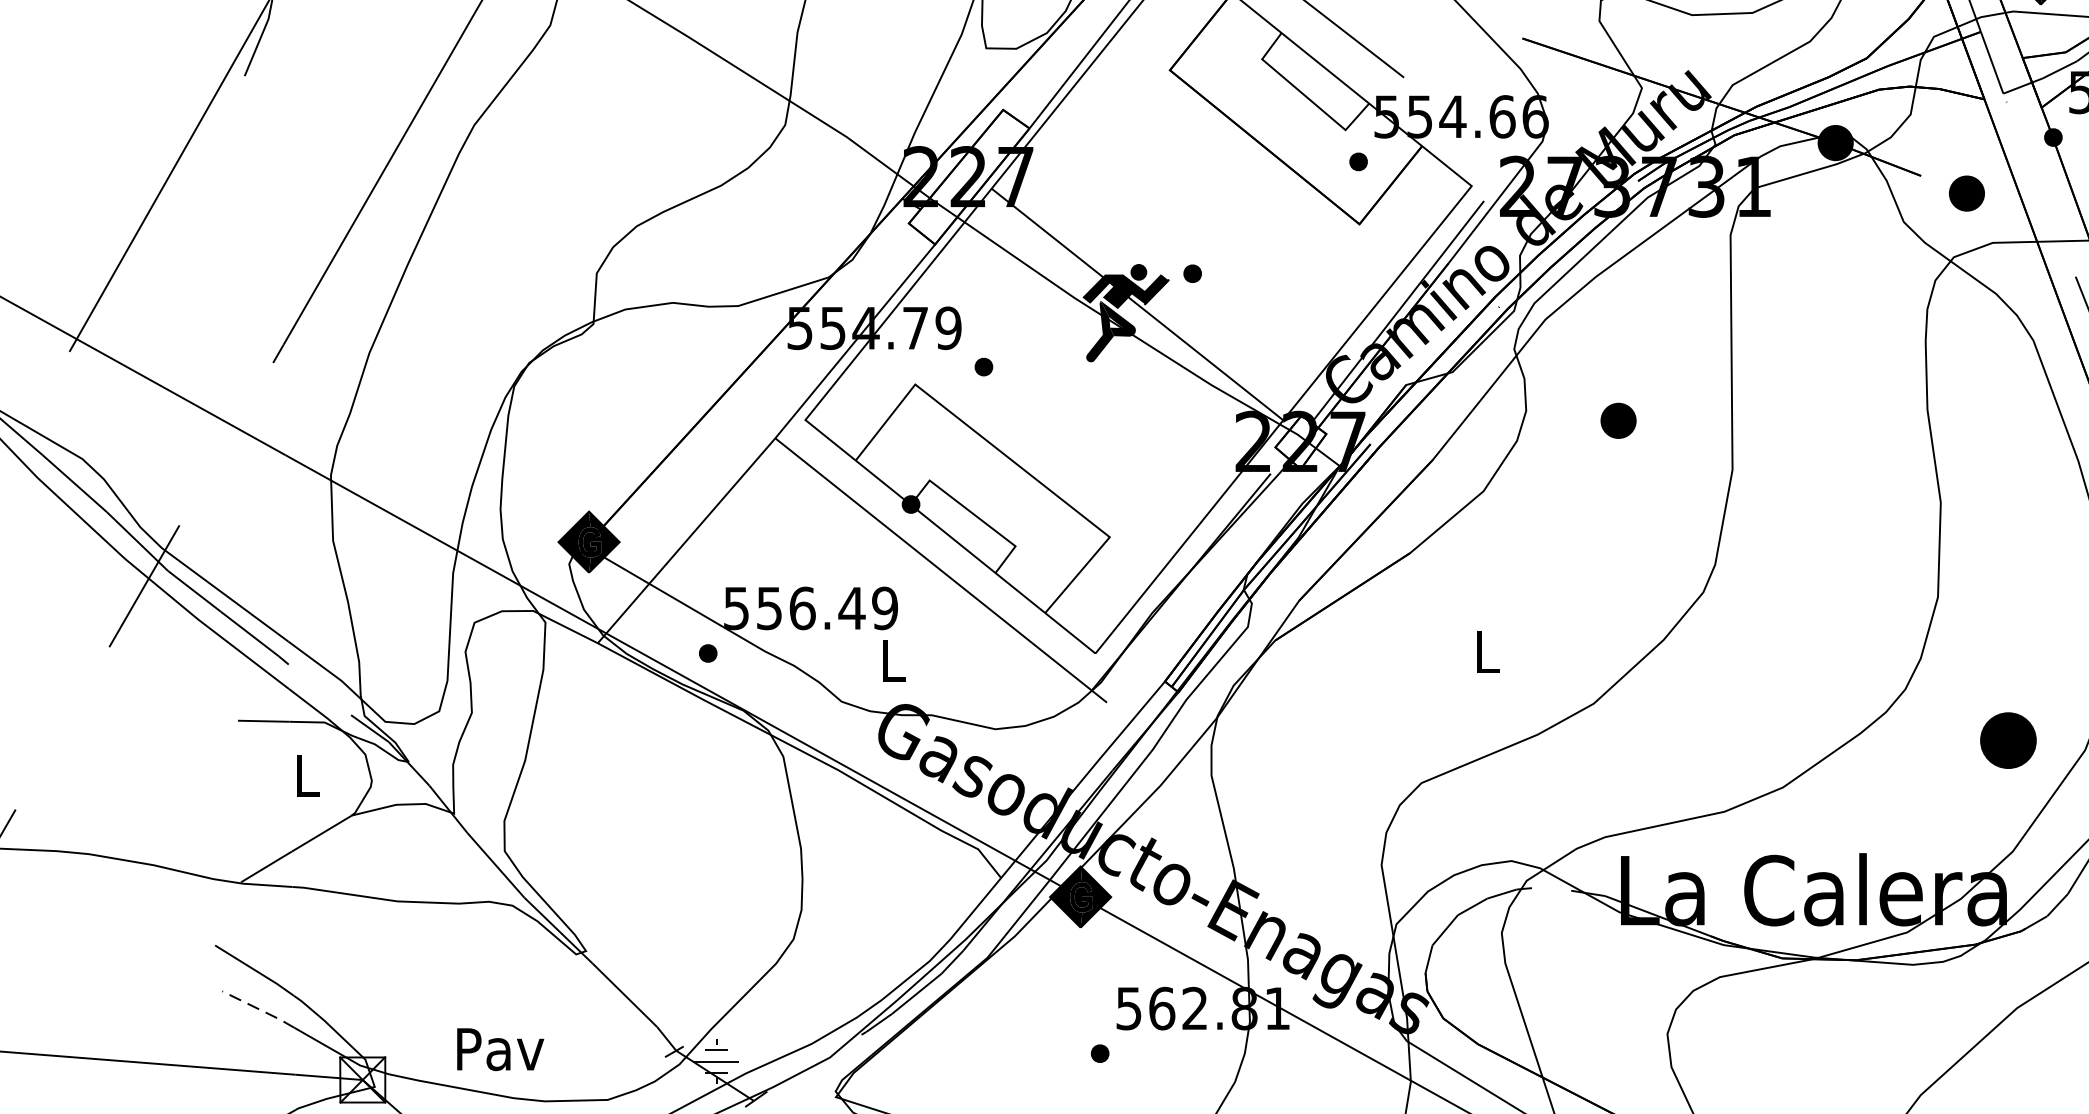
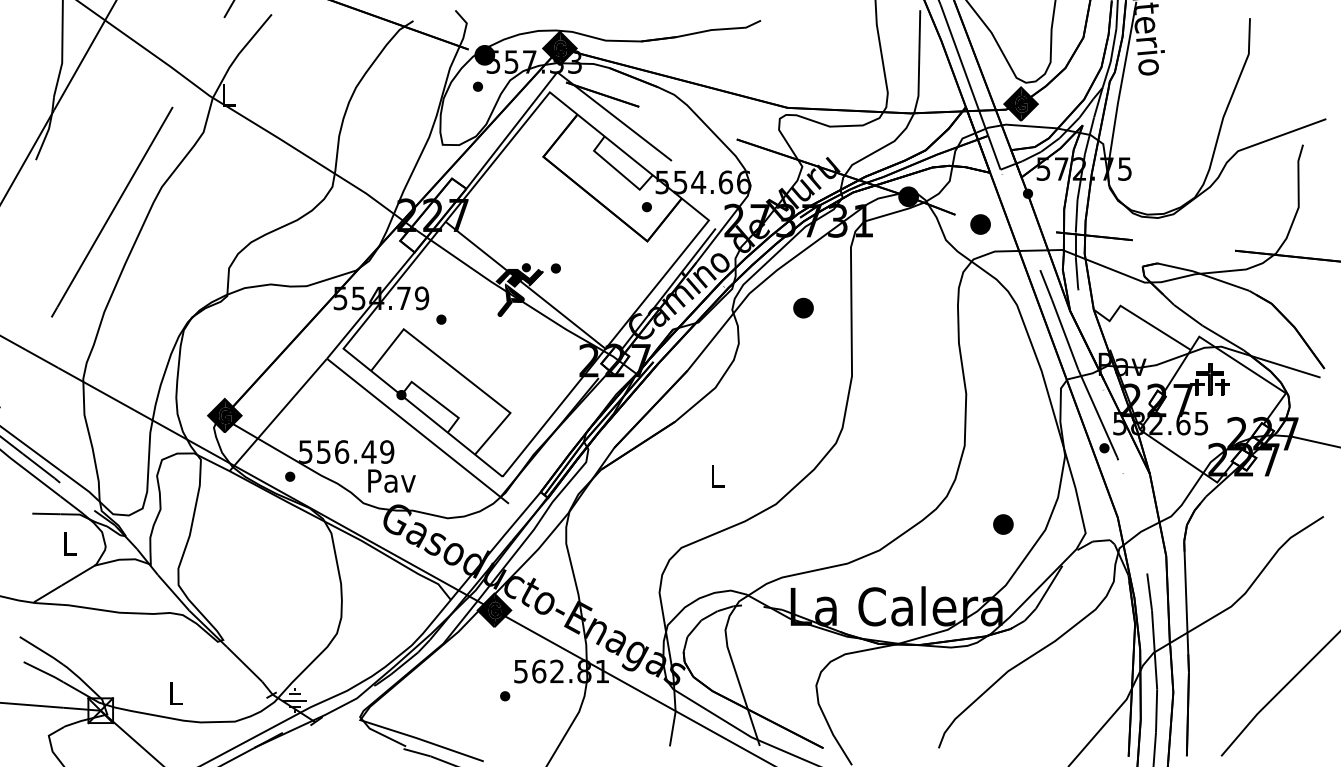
part: (1618, 419) -> (803, 307), moved
text: (892, 660) -> (391, 480), L -> Pav
part: (2008, 740) -> (1003, 524), size x0.62
line: (260, 1010) -> (44, 672), dashed -> solid
text: (500, 1048) -> (176, 693), Pav -> L

